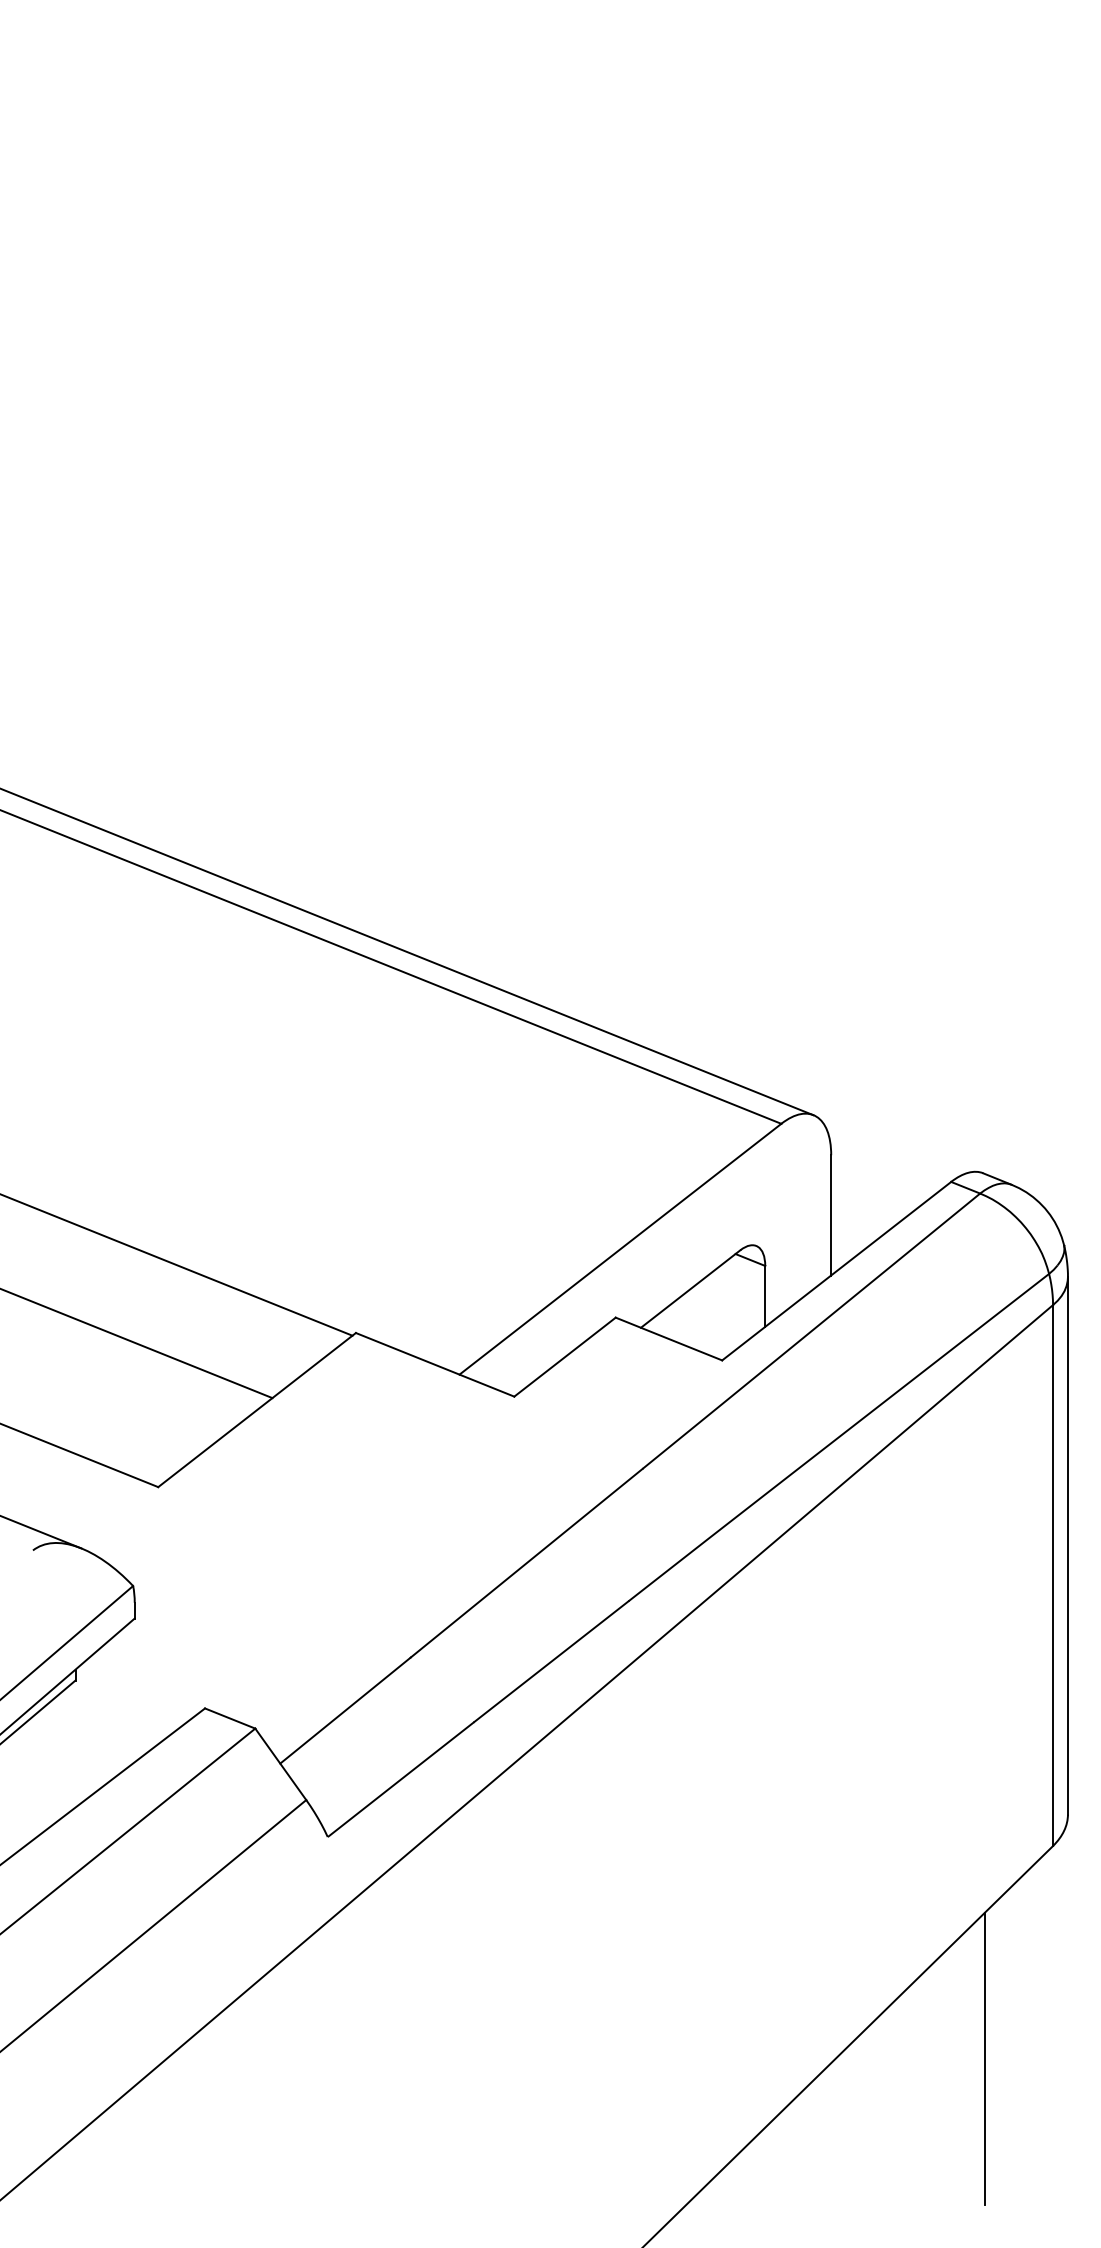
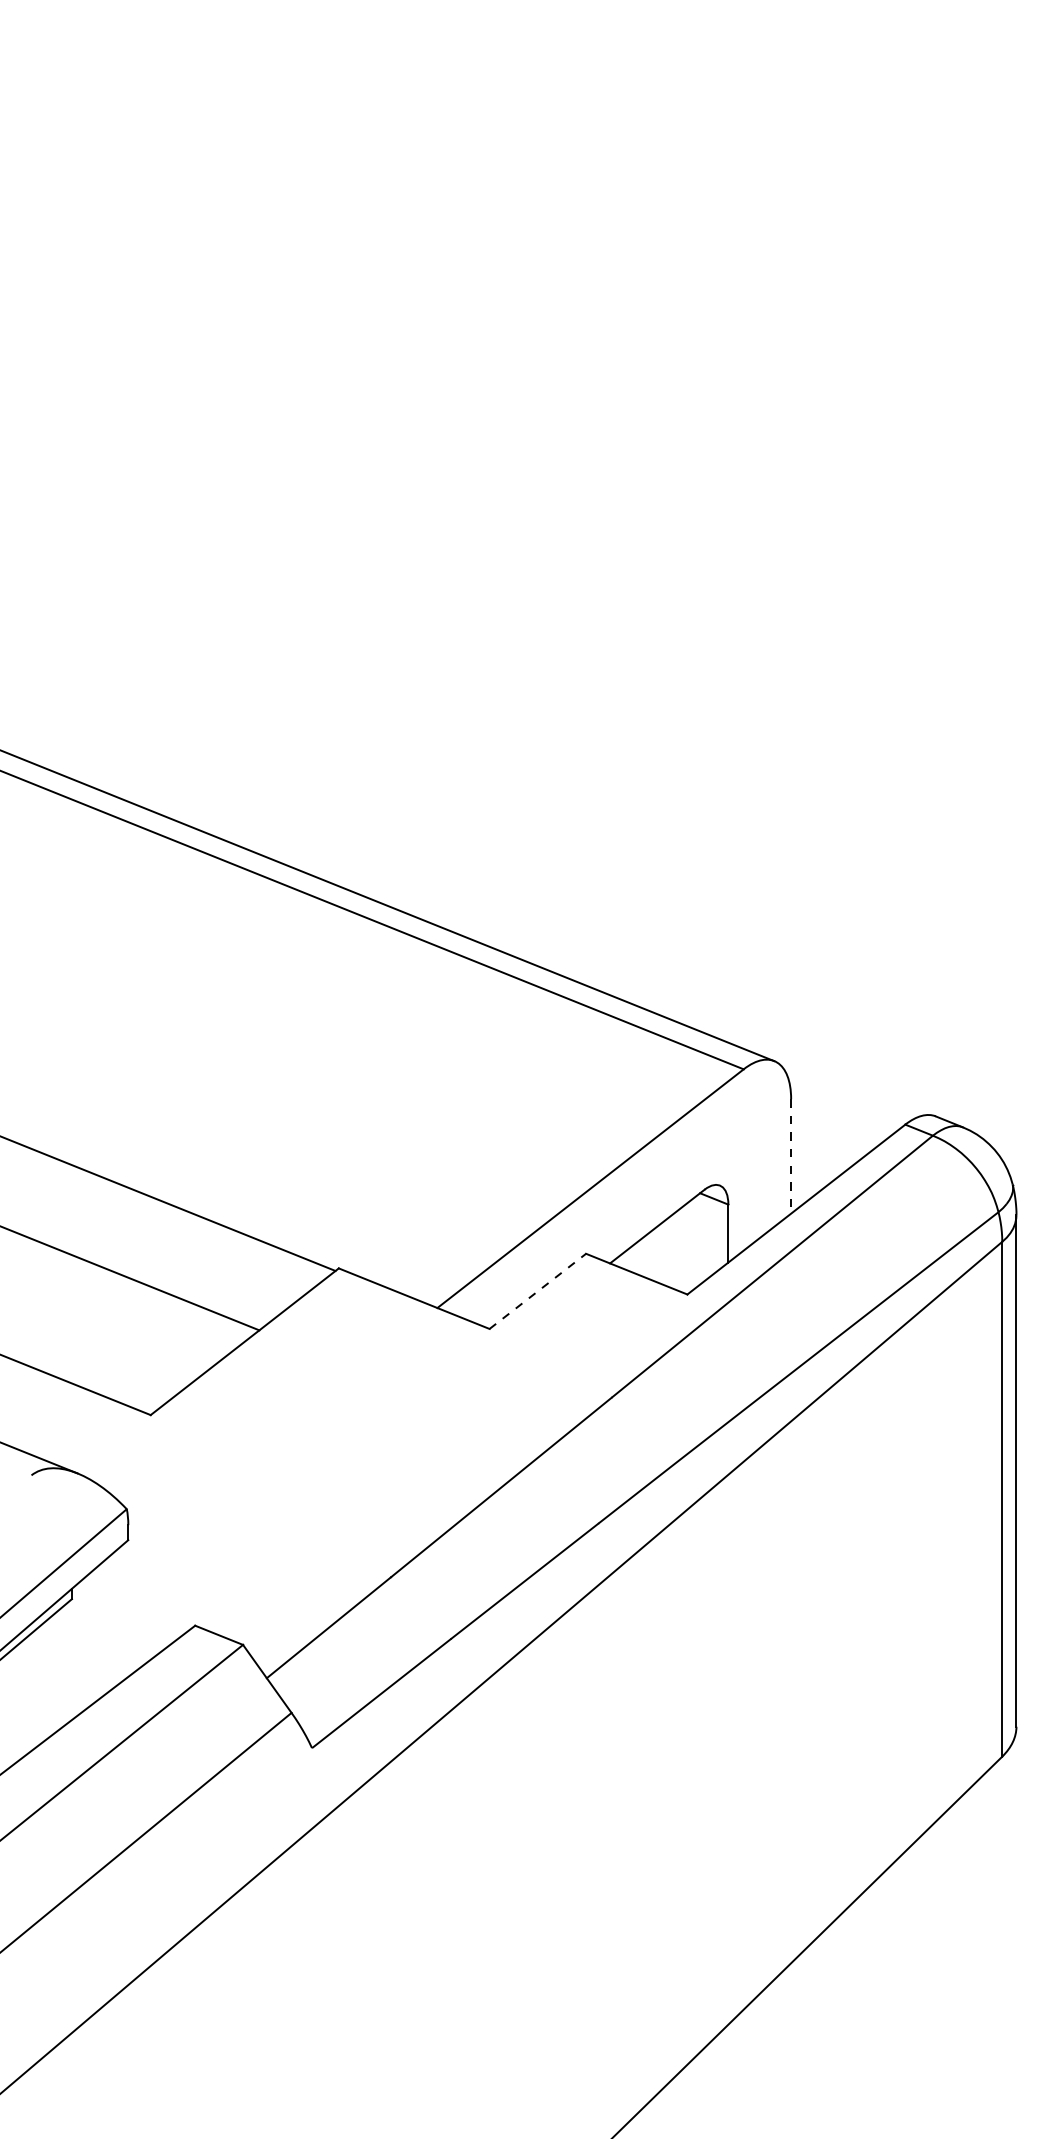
line: (831, 1215) -> (791, 1156), solid -> dashed
line: (565, 1356) -> (538, 1290), solid -> dashed
line: (984, 2058) -> (937, 1958), removed

